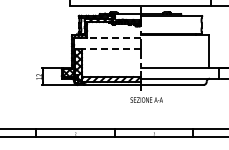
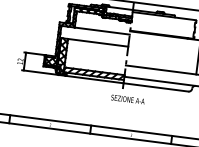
line: (113, 37) -> (102, 30), dashed -> solid
line: (110, 49) -> (97, 42), dashed -> solid

